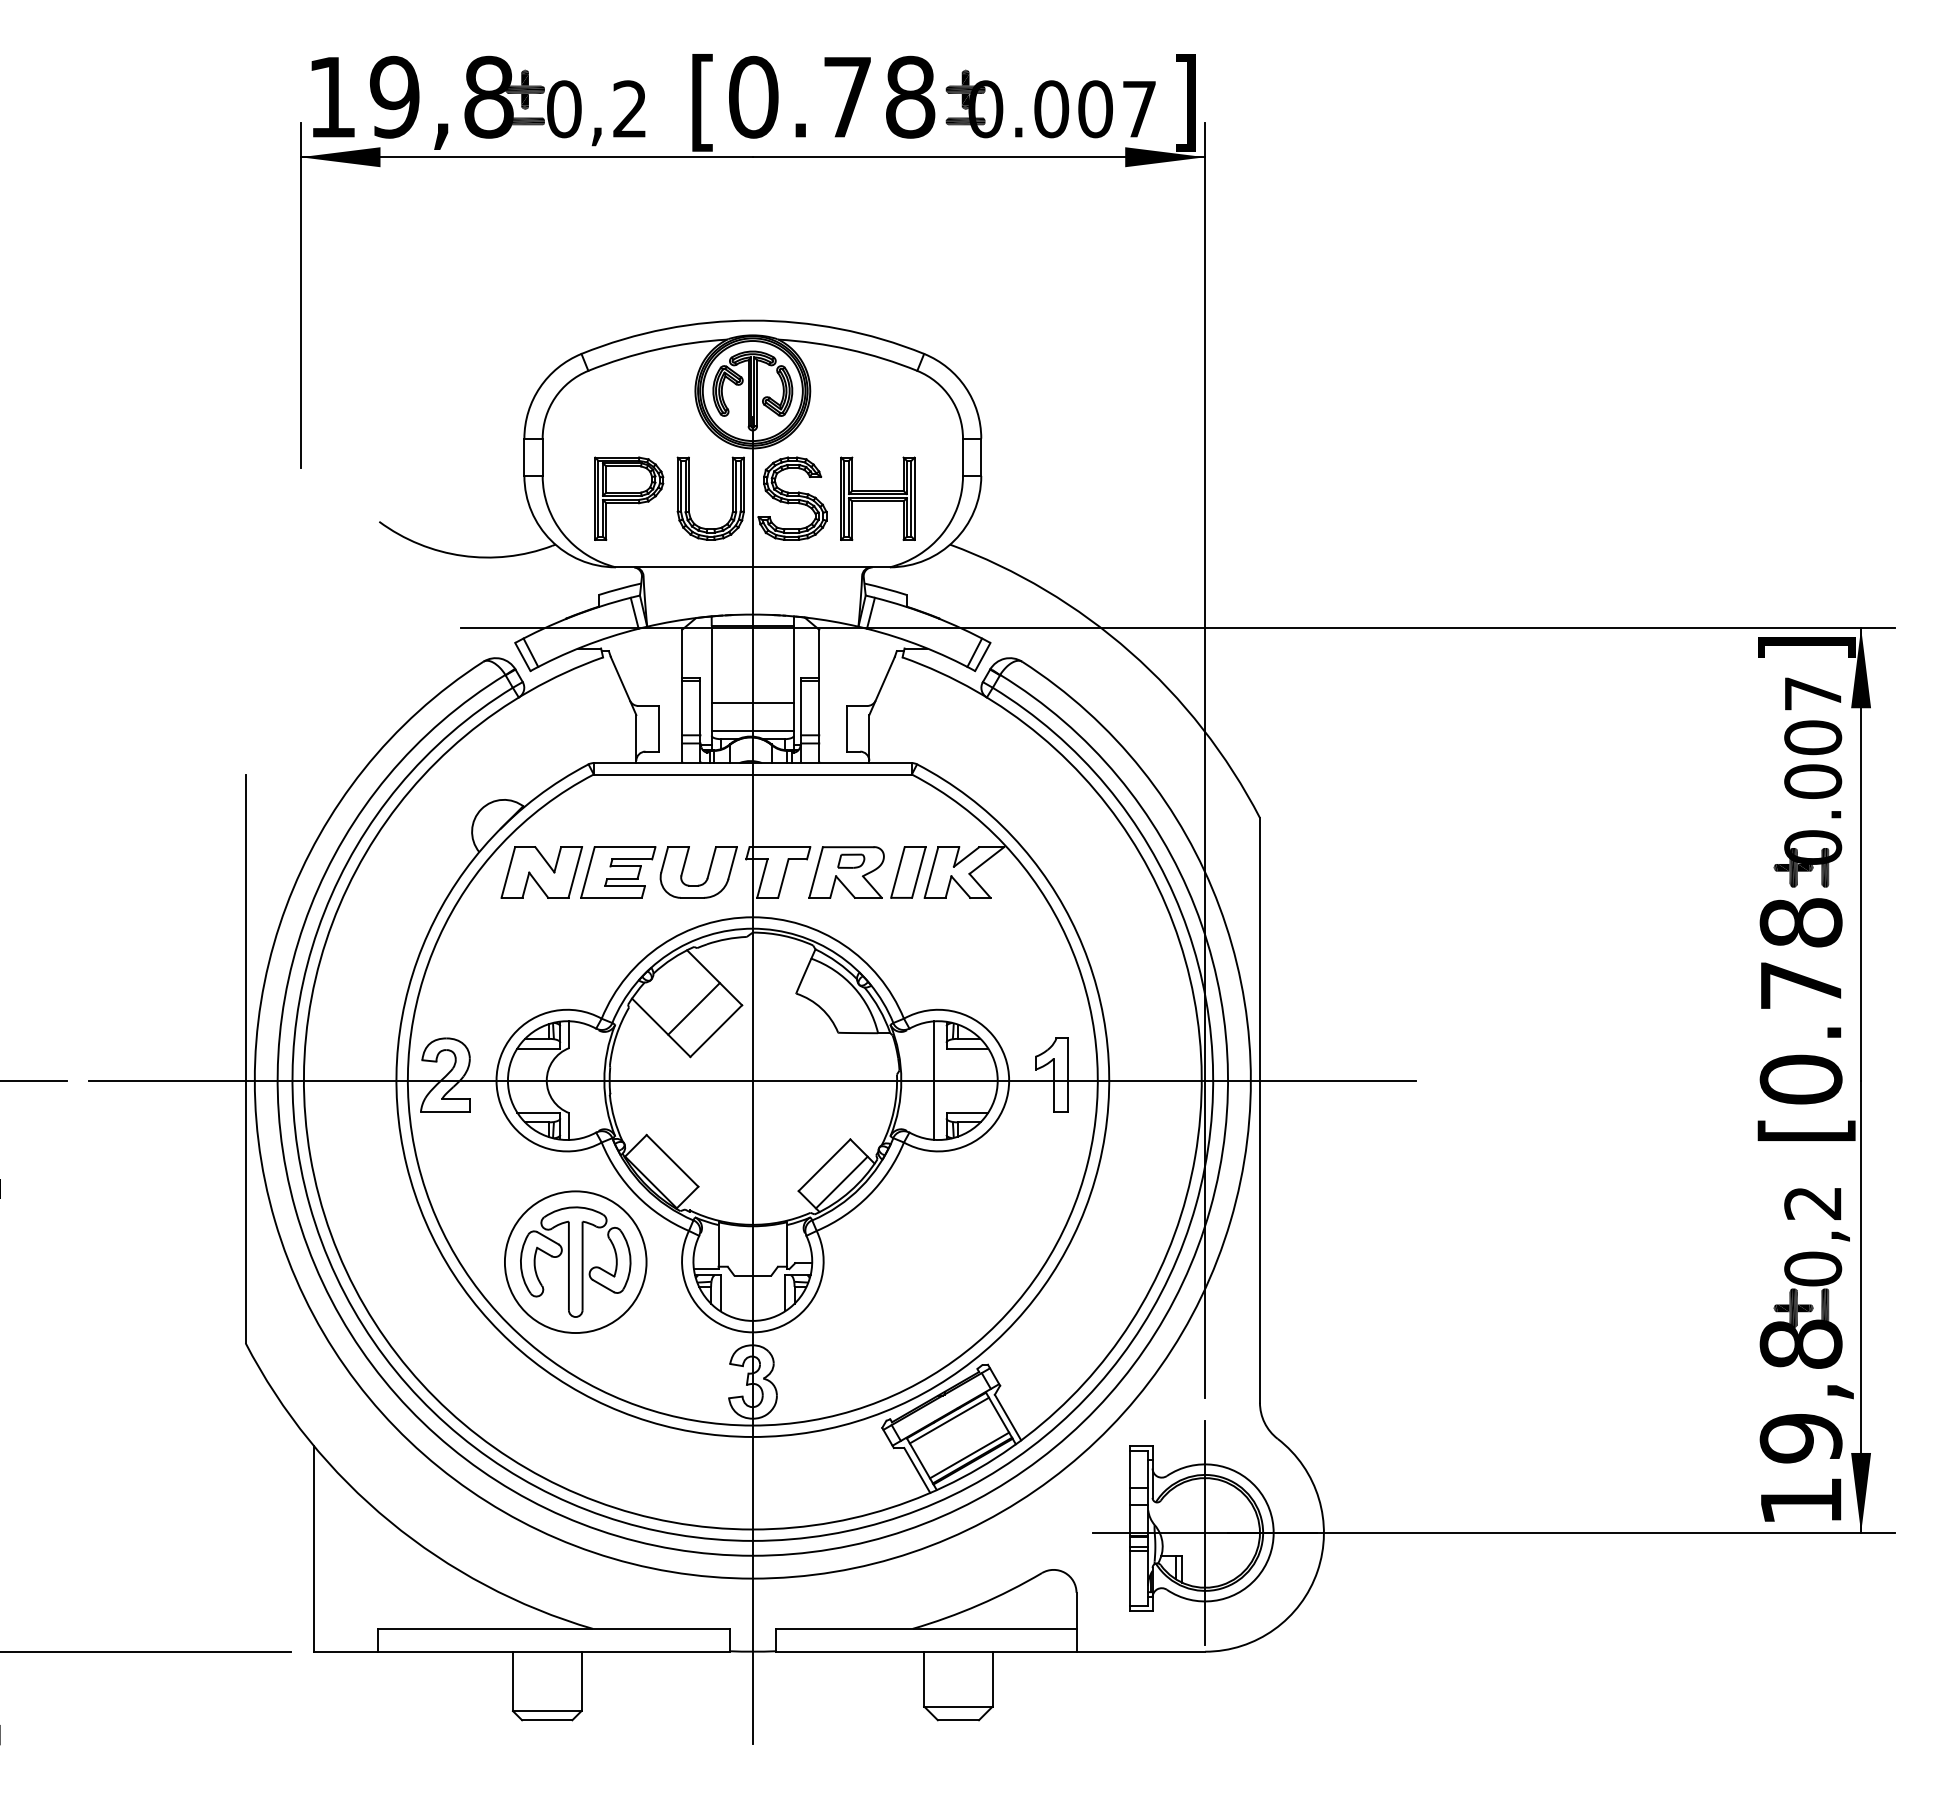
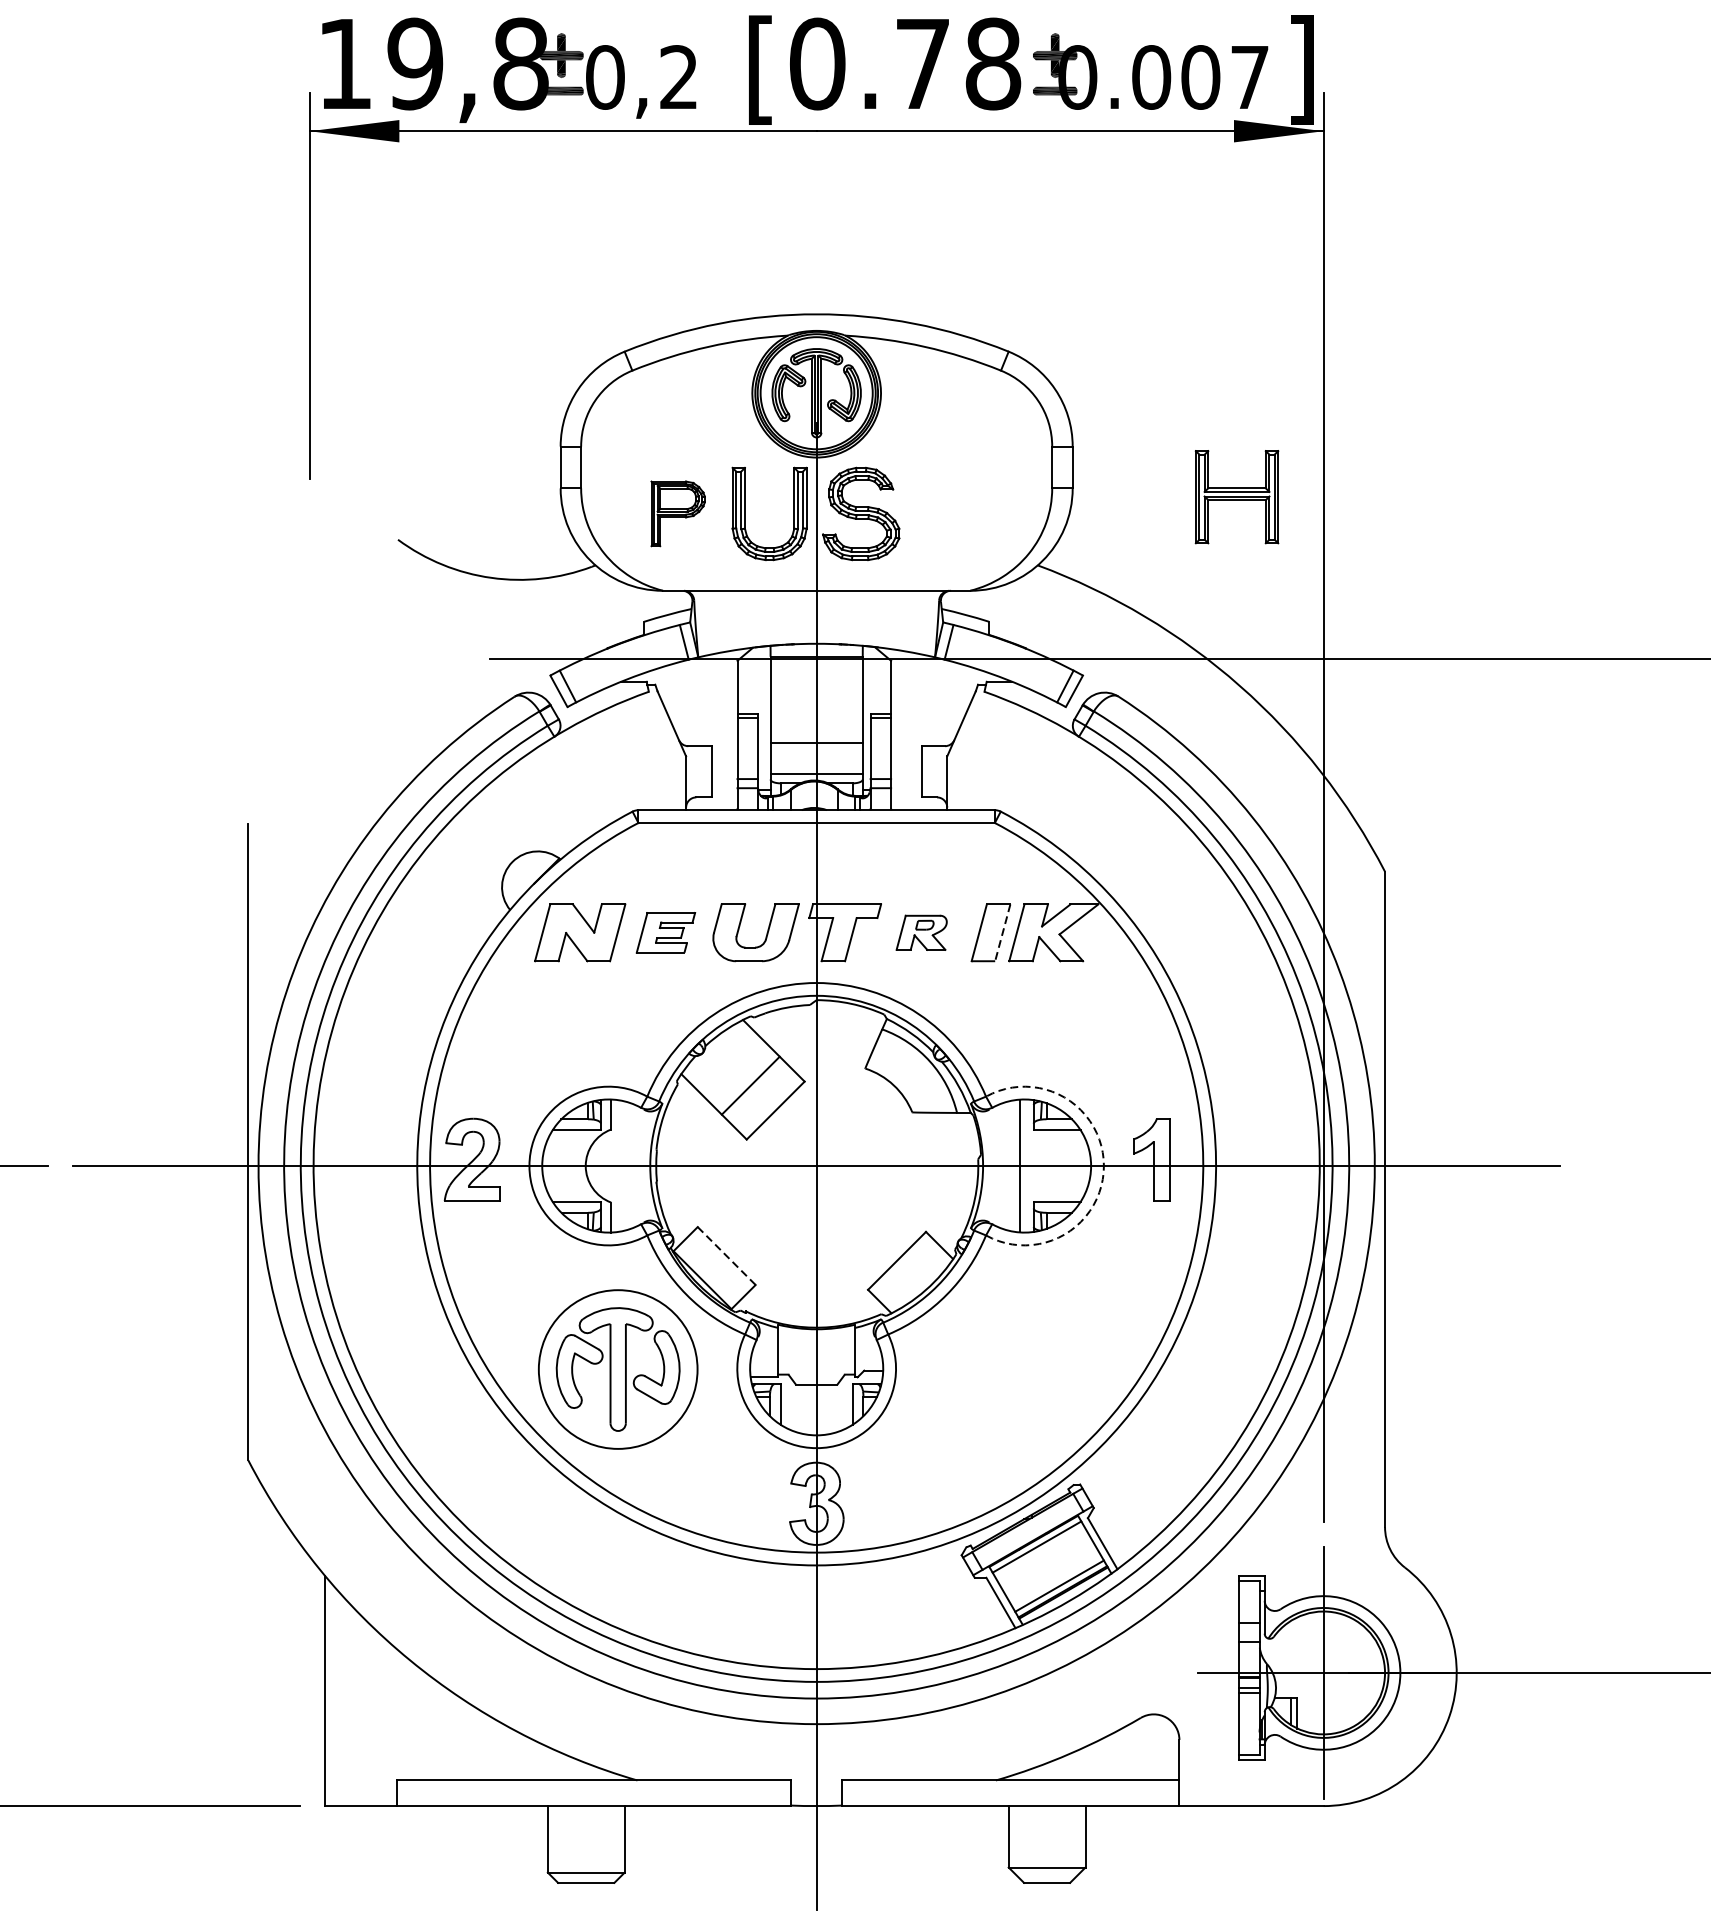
part: (629, 498) -> (678, 513), size x0.7
part: (877, 498) -> (1236, 496), moved
part: (618, 872) -> (666, 932), size x0.7
part: (846, 872) -> (921, 932), size x0.6
line: (918, 873) -> (1002, 933), solid -> dashed
arc: (1009, 1080) -> (1104, 1165), solid -> dashed
line: (672, 1160) -> (726, 1255), solid -> dashed
line: (841, 1182) -> (916, 1280), removed

